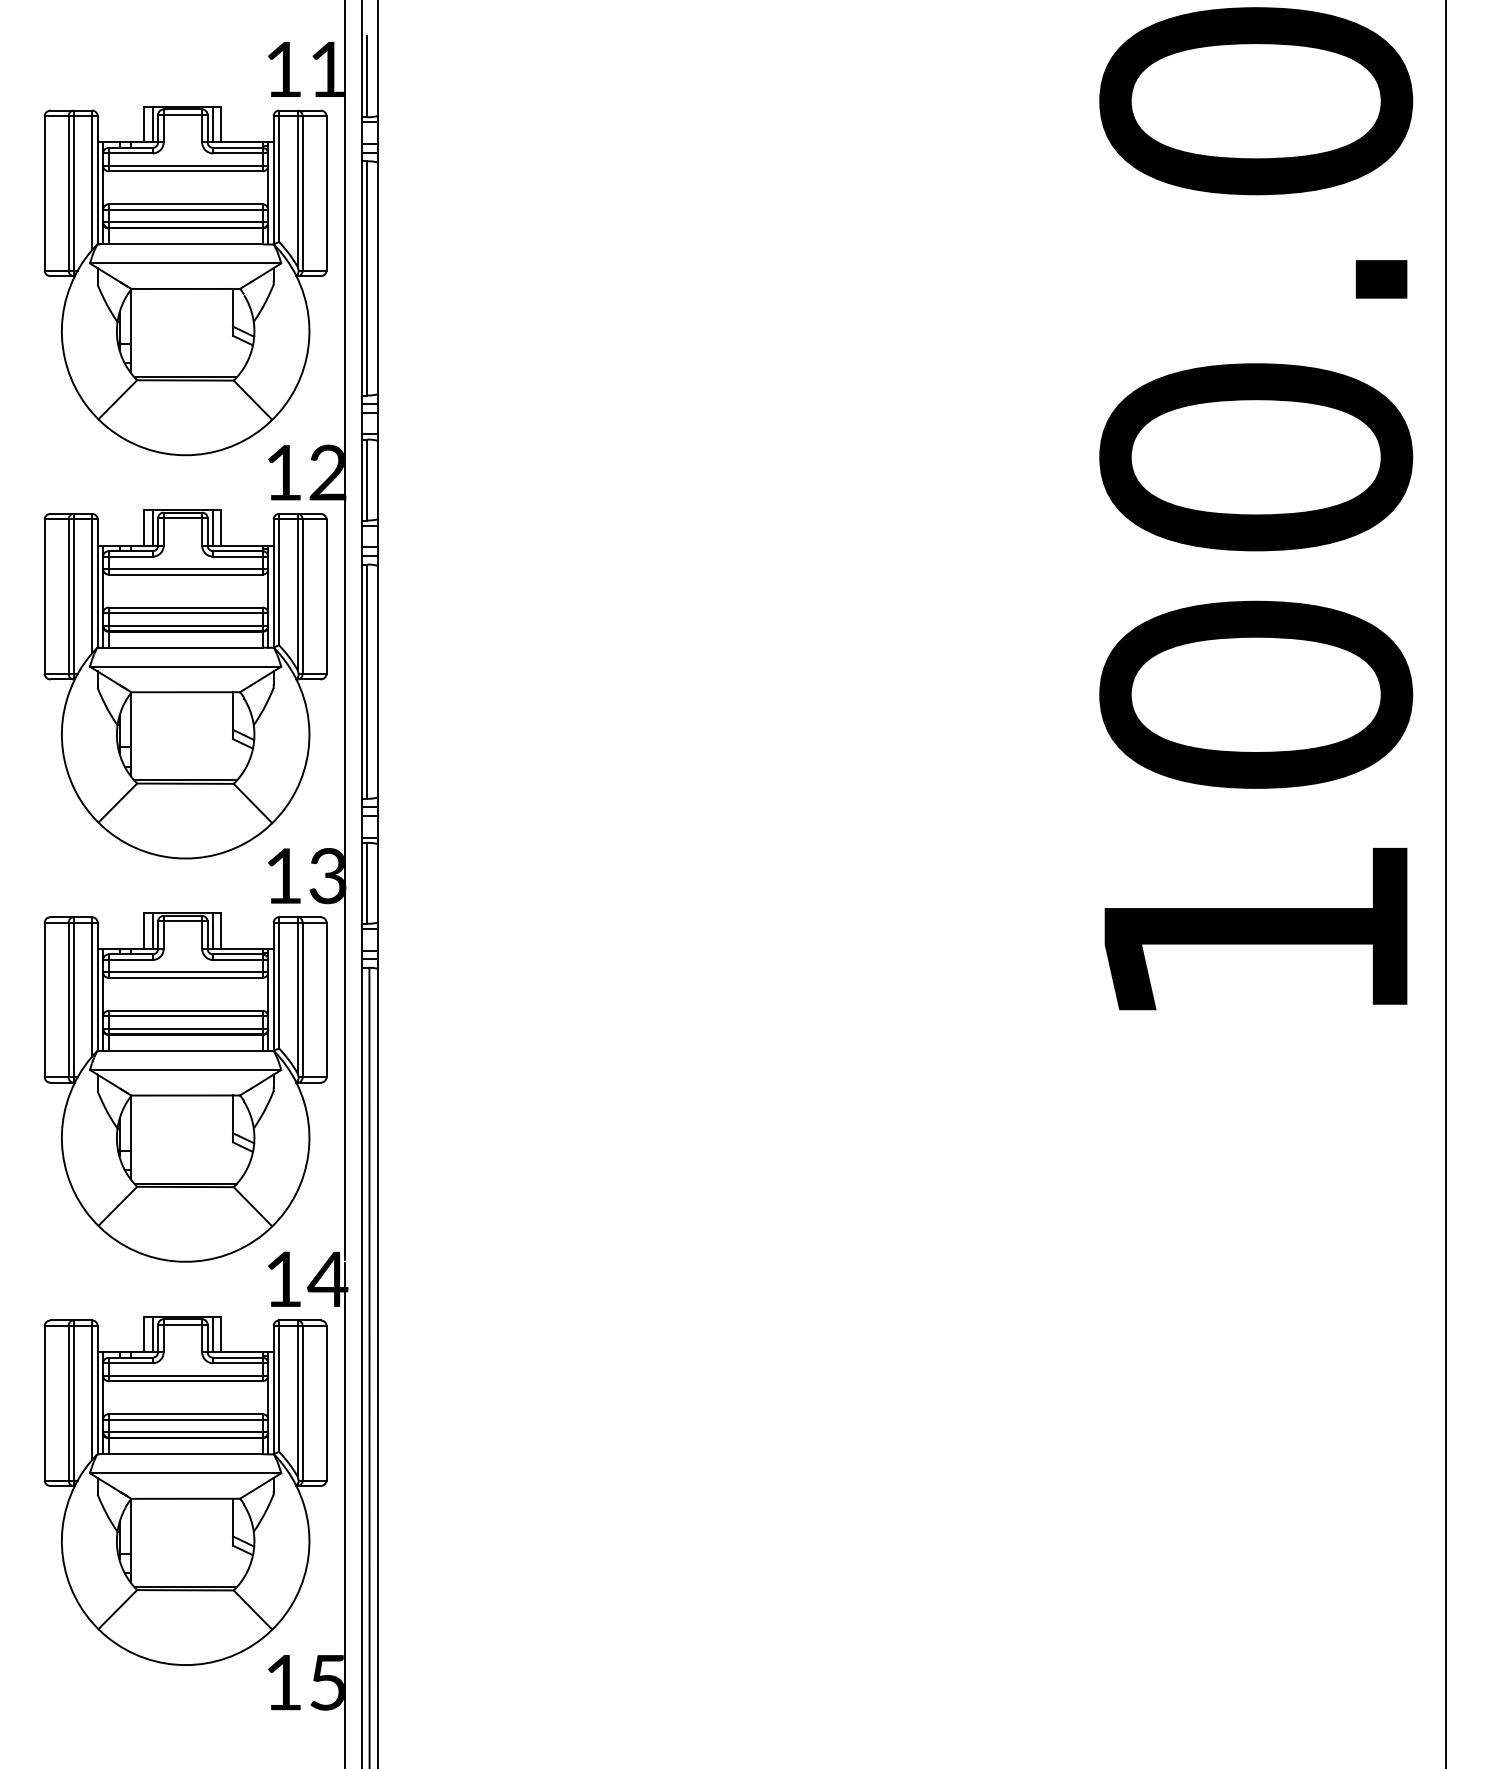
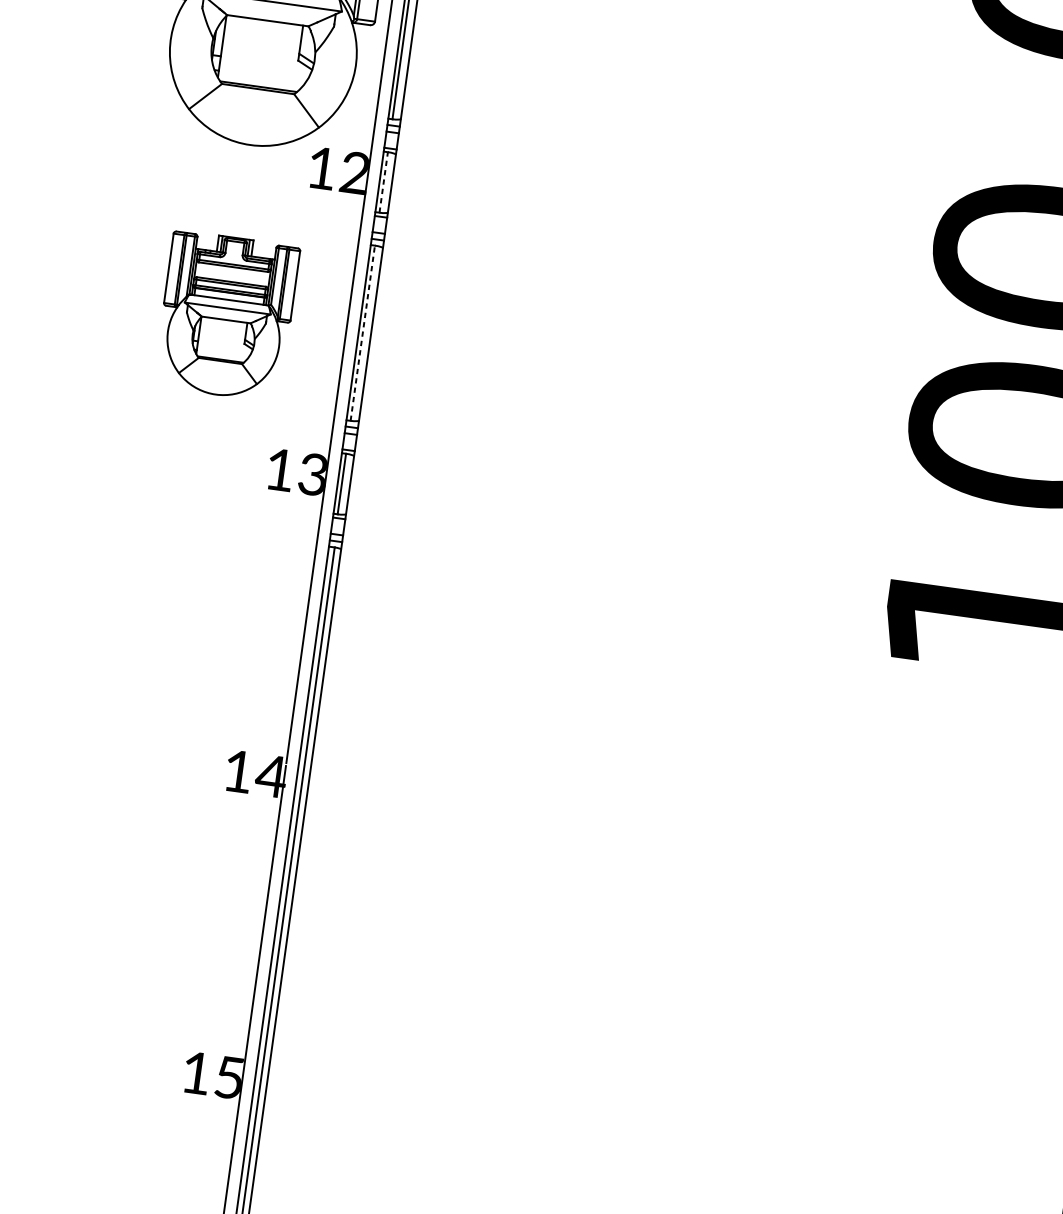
line: (367, 479) -> (383, 182), solid -> dashed
line: (367, 681) -> (363, 333), solid -> dashed
part: (185, 684) -> (226, 316), size x0.6
part: (185, 1087) -> (184, 617), removed
part: (185, 1490) -> (142, 919), removed

